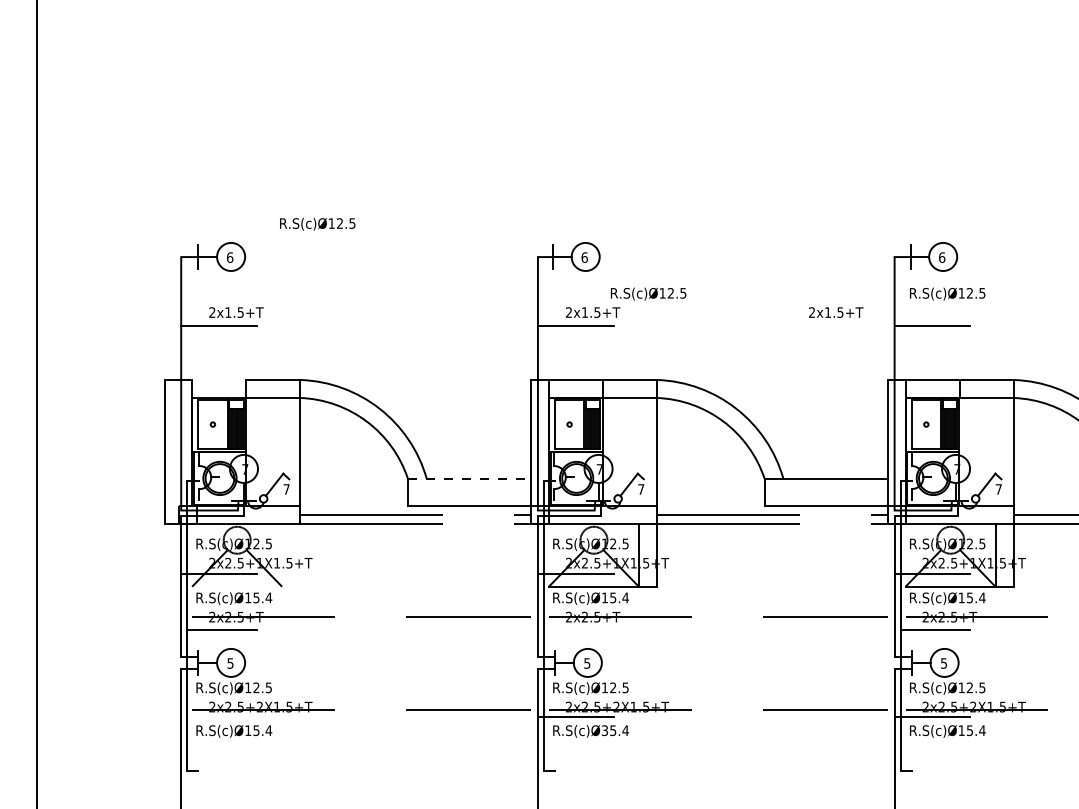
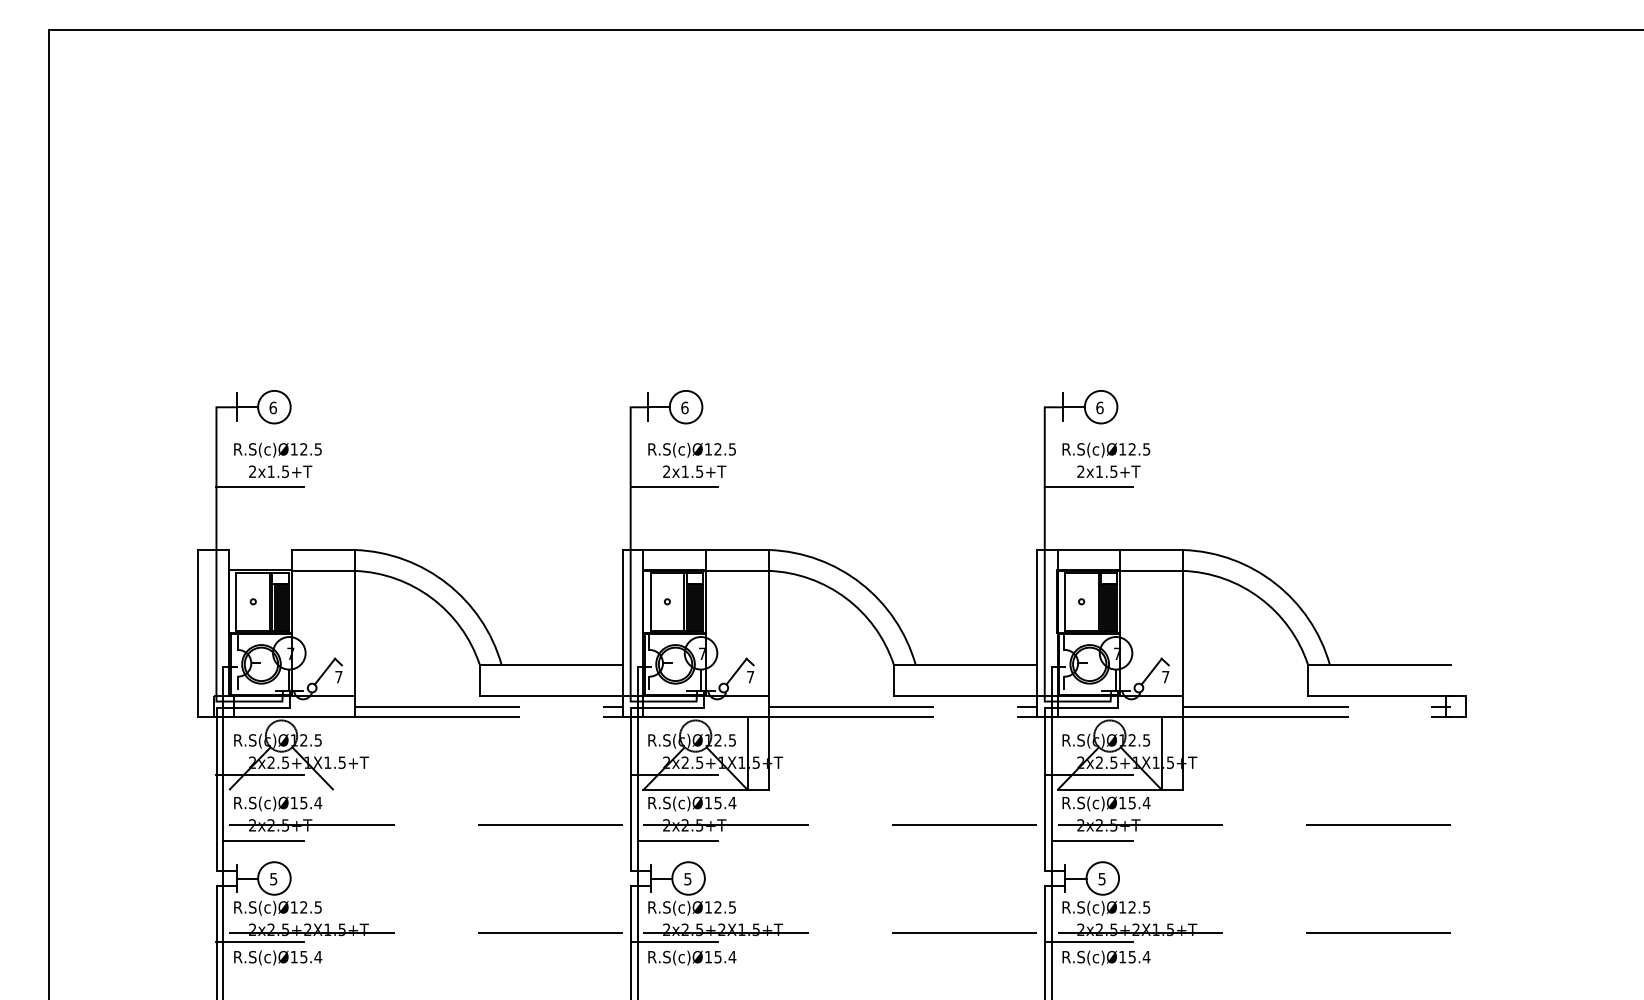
text: (317, 223) -> (277, 449), moved
text: (648, 293) -> (691, 449), moved
text: (835, 312) -> (1108, 471), moved
line: (469, 478) -> (551, 664), dashed -> solid
line: (578, 630) -> (677, 840), added
line: (219, 717) -> (260, 941), added
text: (604, 730) -> (707, 956), R.S(c)Ø35.4 -> R.S(c)Ø15.4

